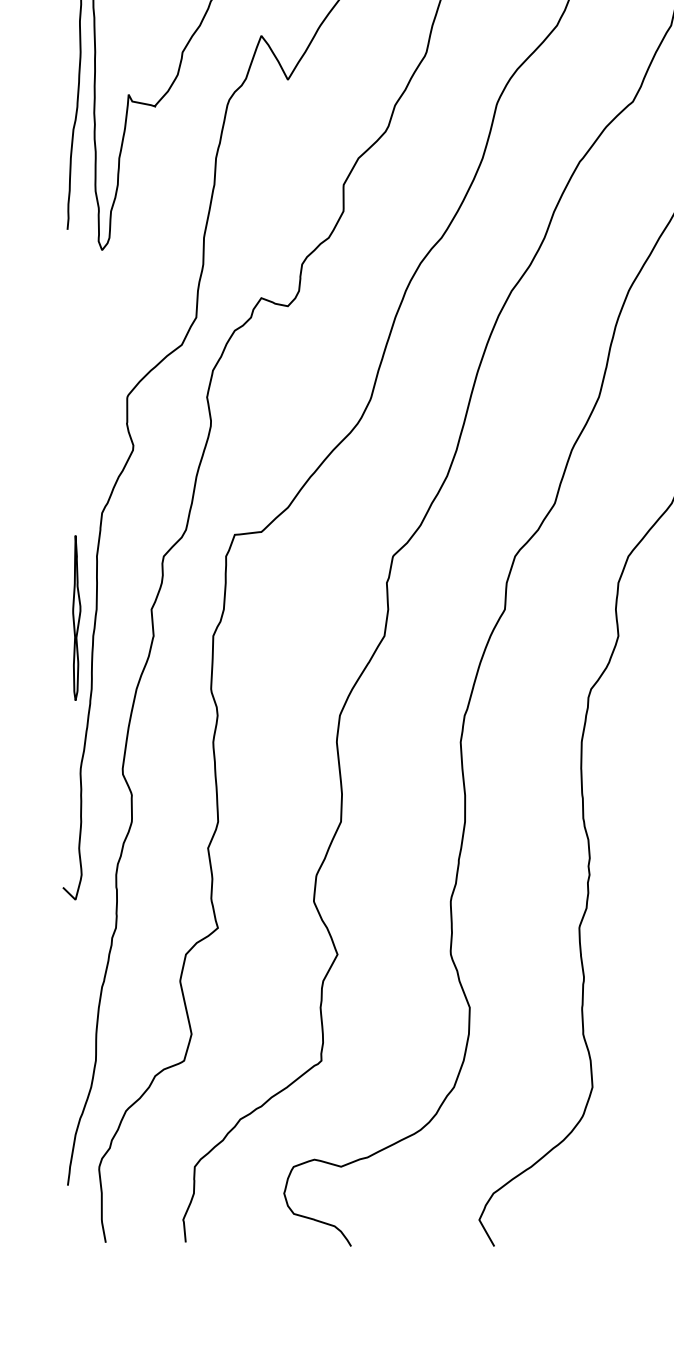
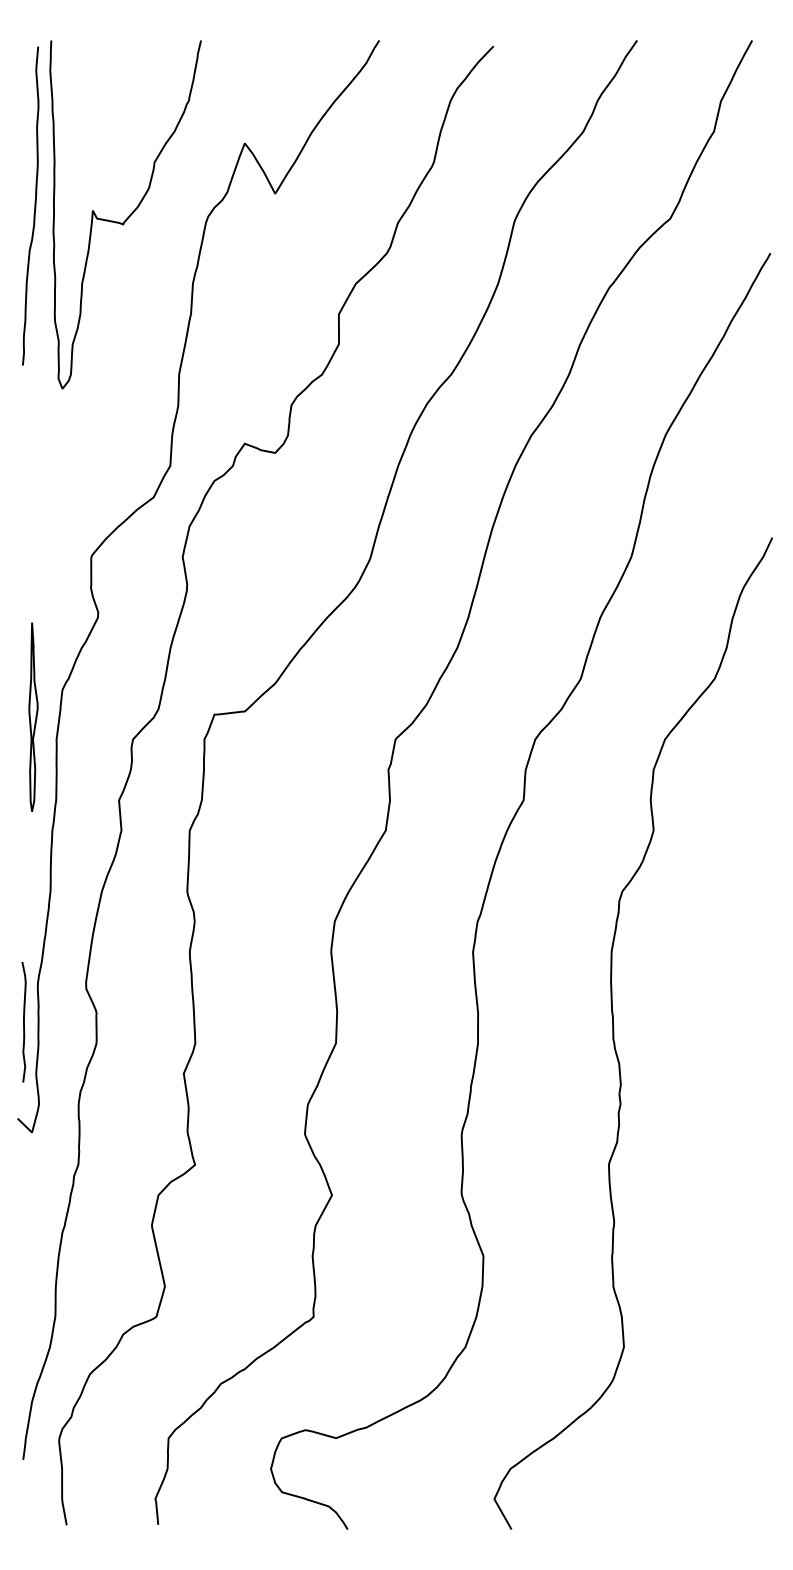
part: (76, 617) -> (33, 716), moved
curve: (68, 802) -> (23, 1021), added

